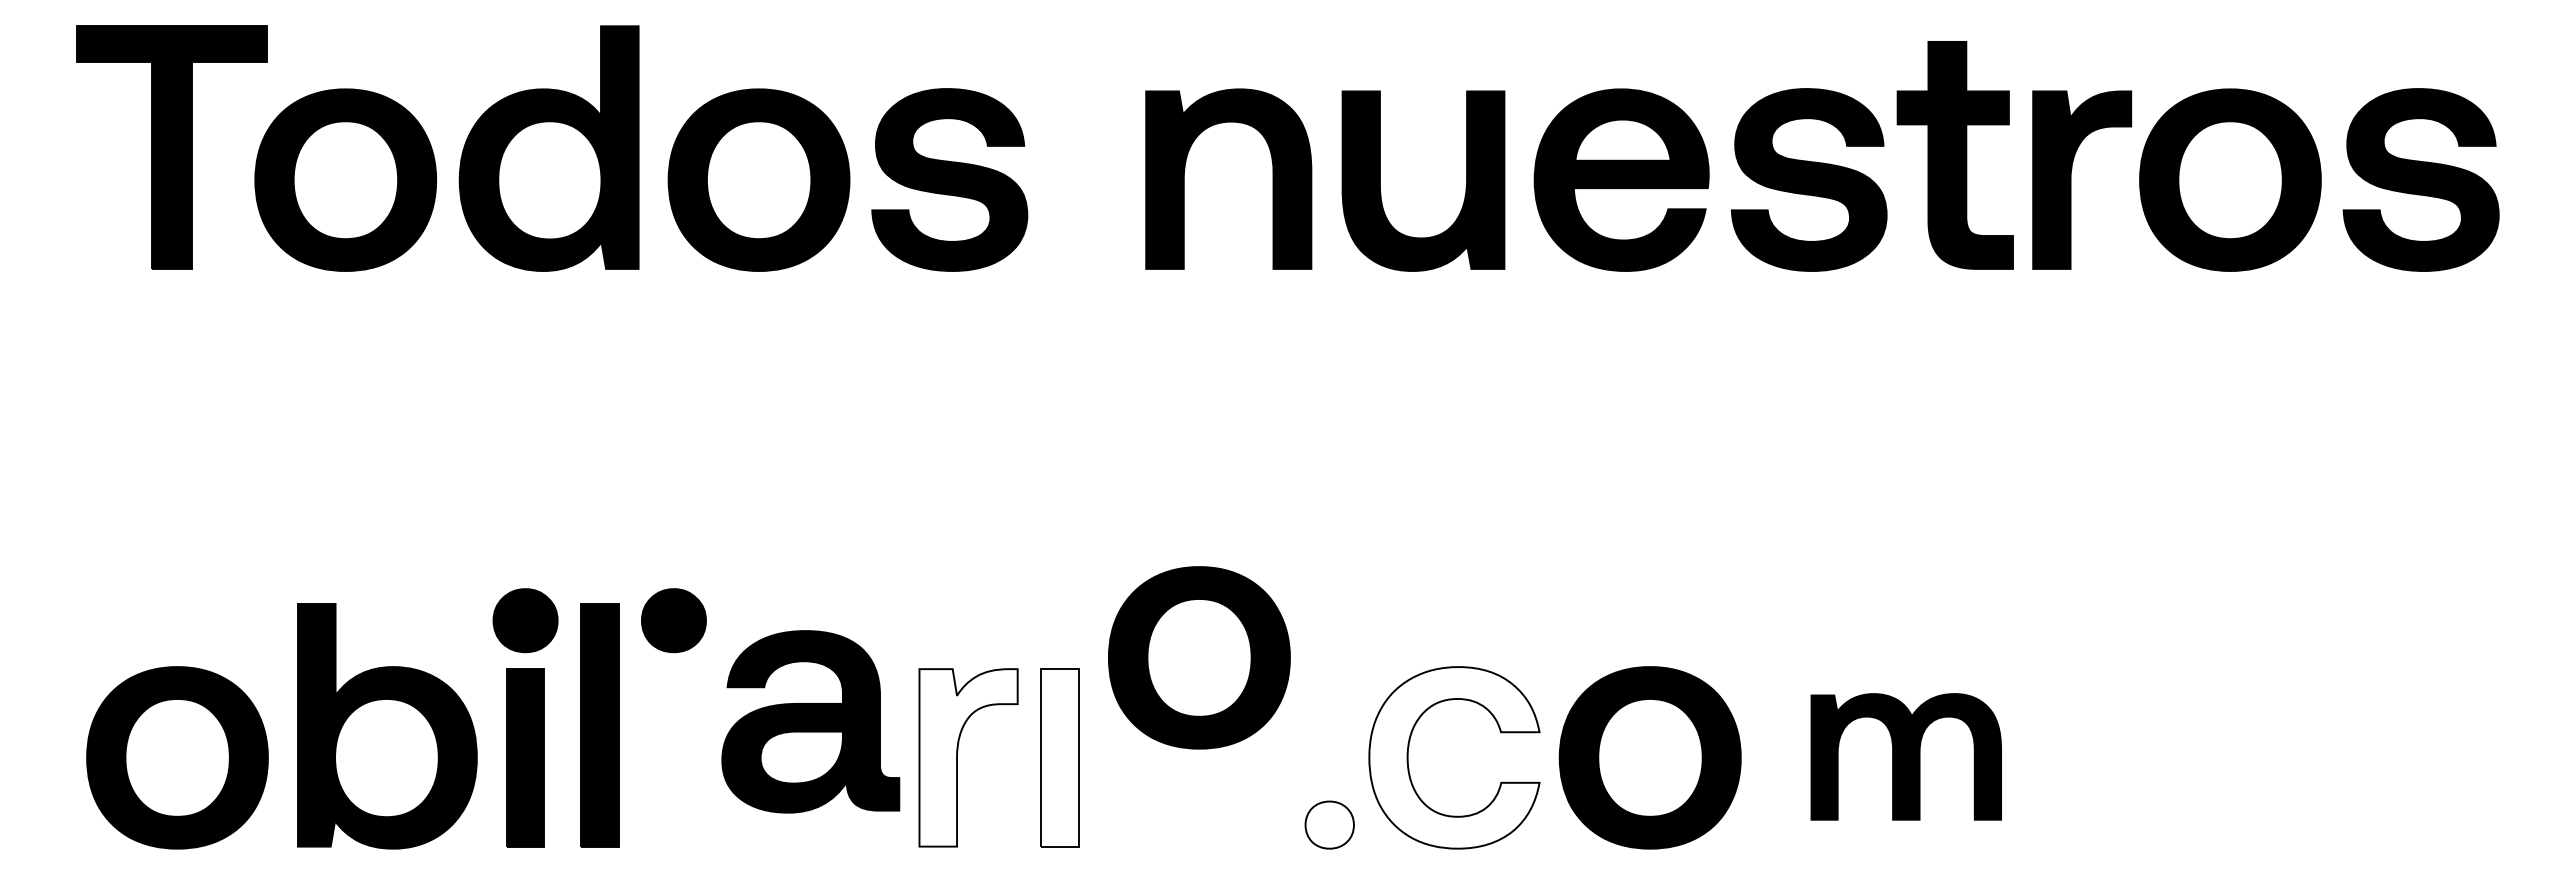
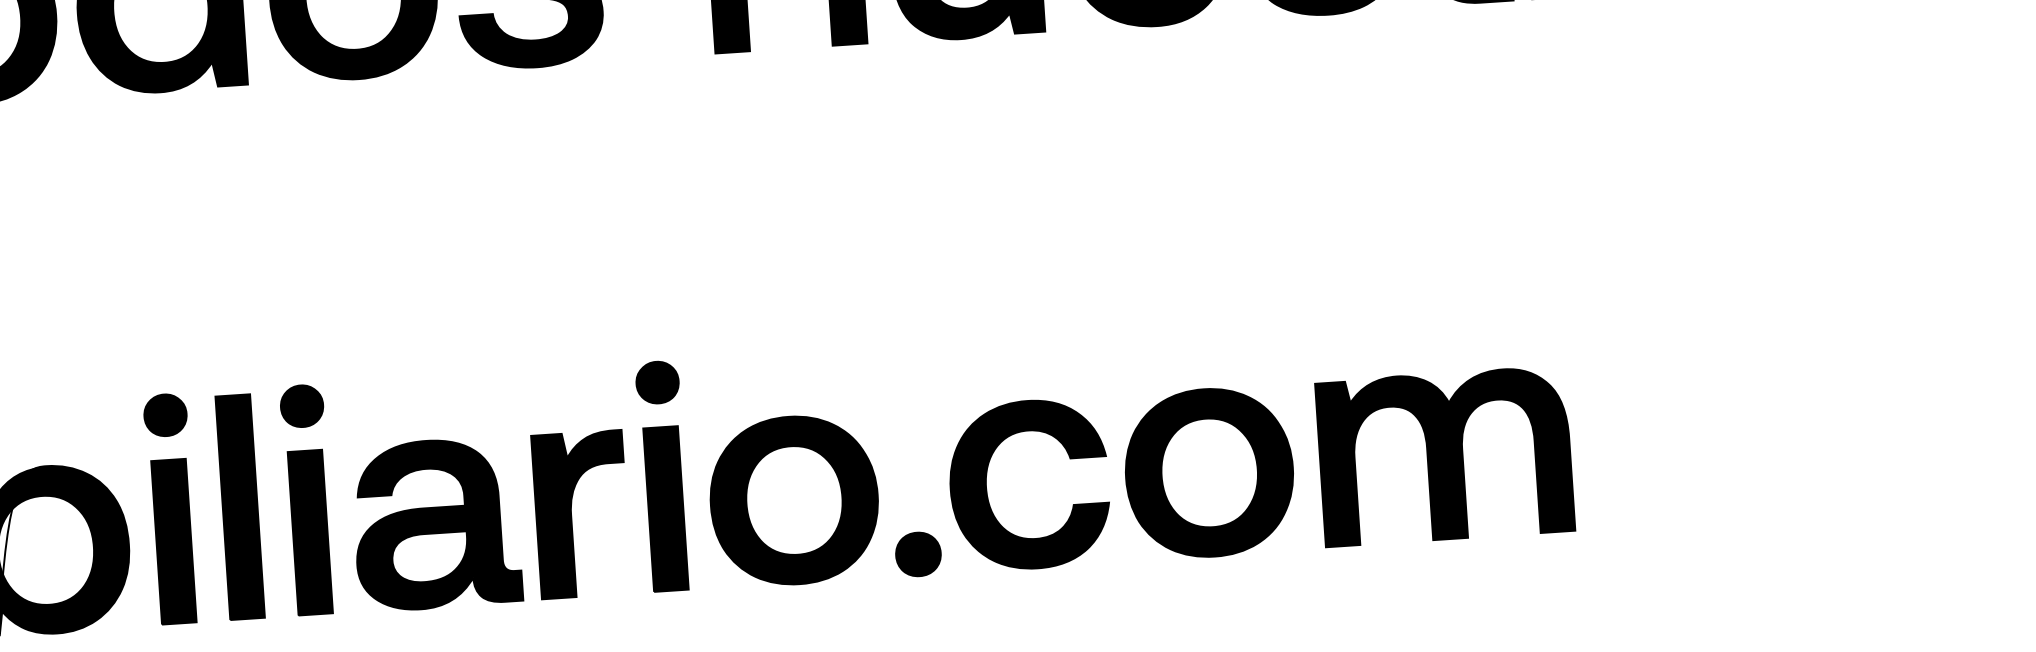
part: (525, 620) -> (165, 415), size x0.71
part: (673, 620) -> (301, 406), size x0.71
part: (1059, 620) -> (657, 382), added
part: (1199, 657) -> (794, 500), moved
part: (810, 721) -> (436, 523), moved
part: (1906, 756) -> (1445, 455), size x1.43
part: (673, 757) -> (309, 532), added
fill: (968, 757) -> (581, 514), added
fill: (1059, 757) -> (665, 508), added
fill: (1454, 757) -> (1029, 484), added
fill: (1329, 824) -> (918, 553), added

